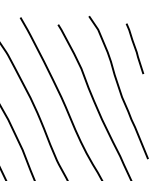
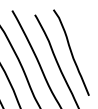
line: (133, 48) -> (80, 29), removed

